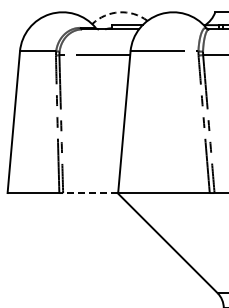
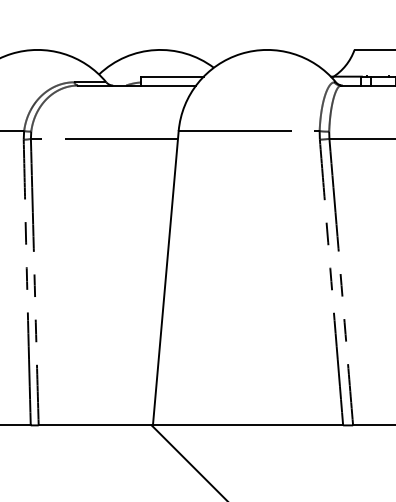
arc: (119, 12) -> (155, 50), dashed -> solid
line: (90, 193) -> (95, 426), dashed -> solid

